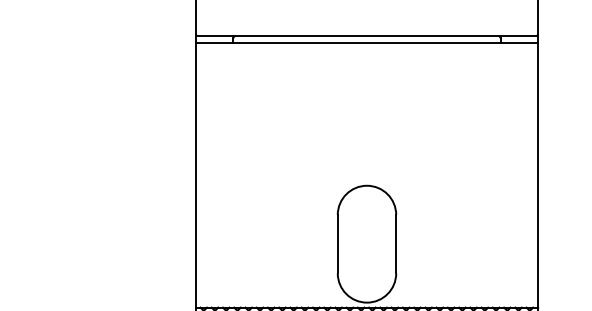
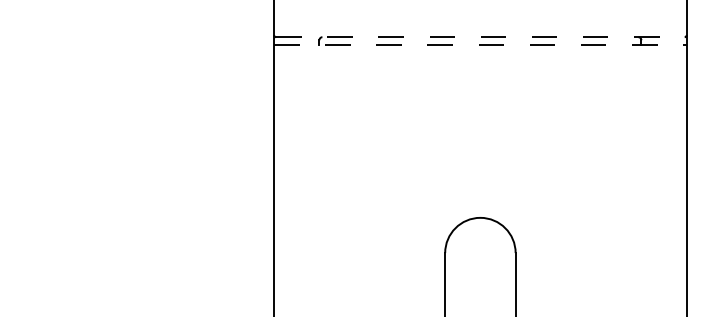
line: (367, 35) -> (481, 36), solid -> dashed
line: (367, 42) -> (481, 45), solid -> dashed

